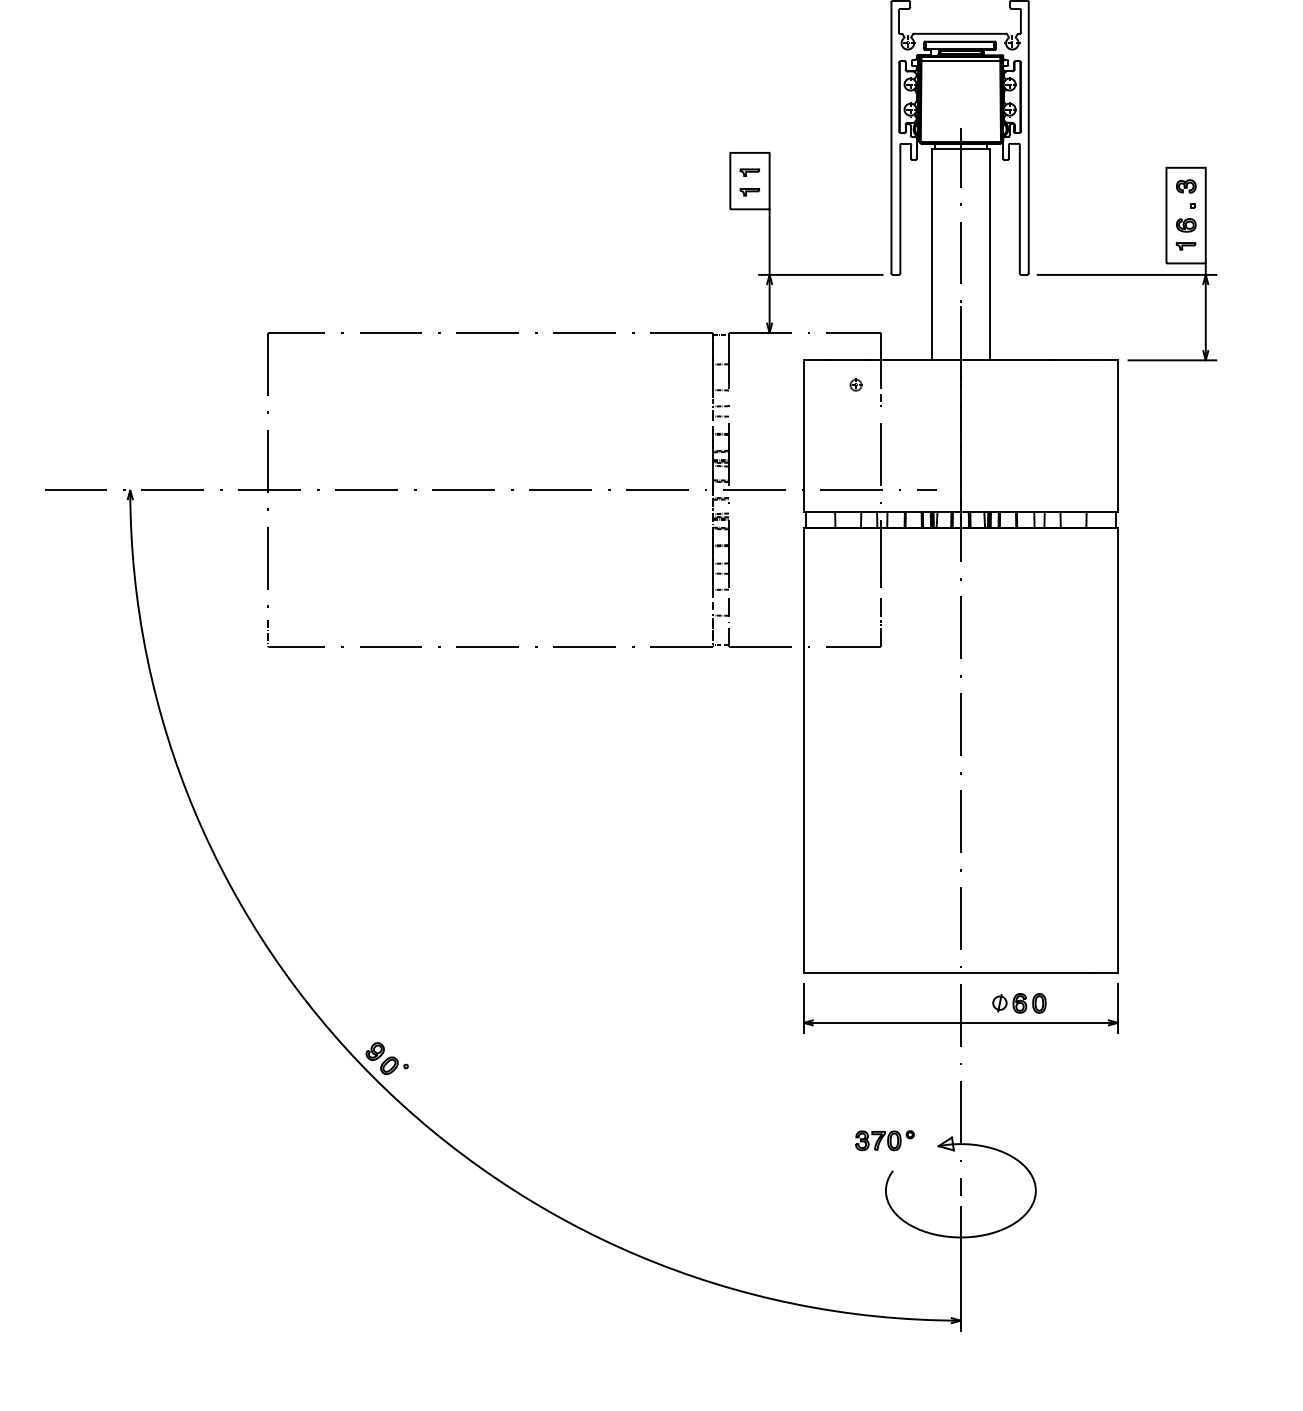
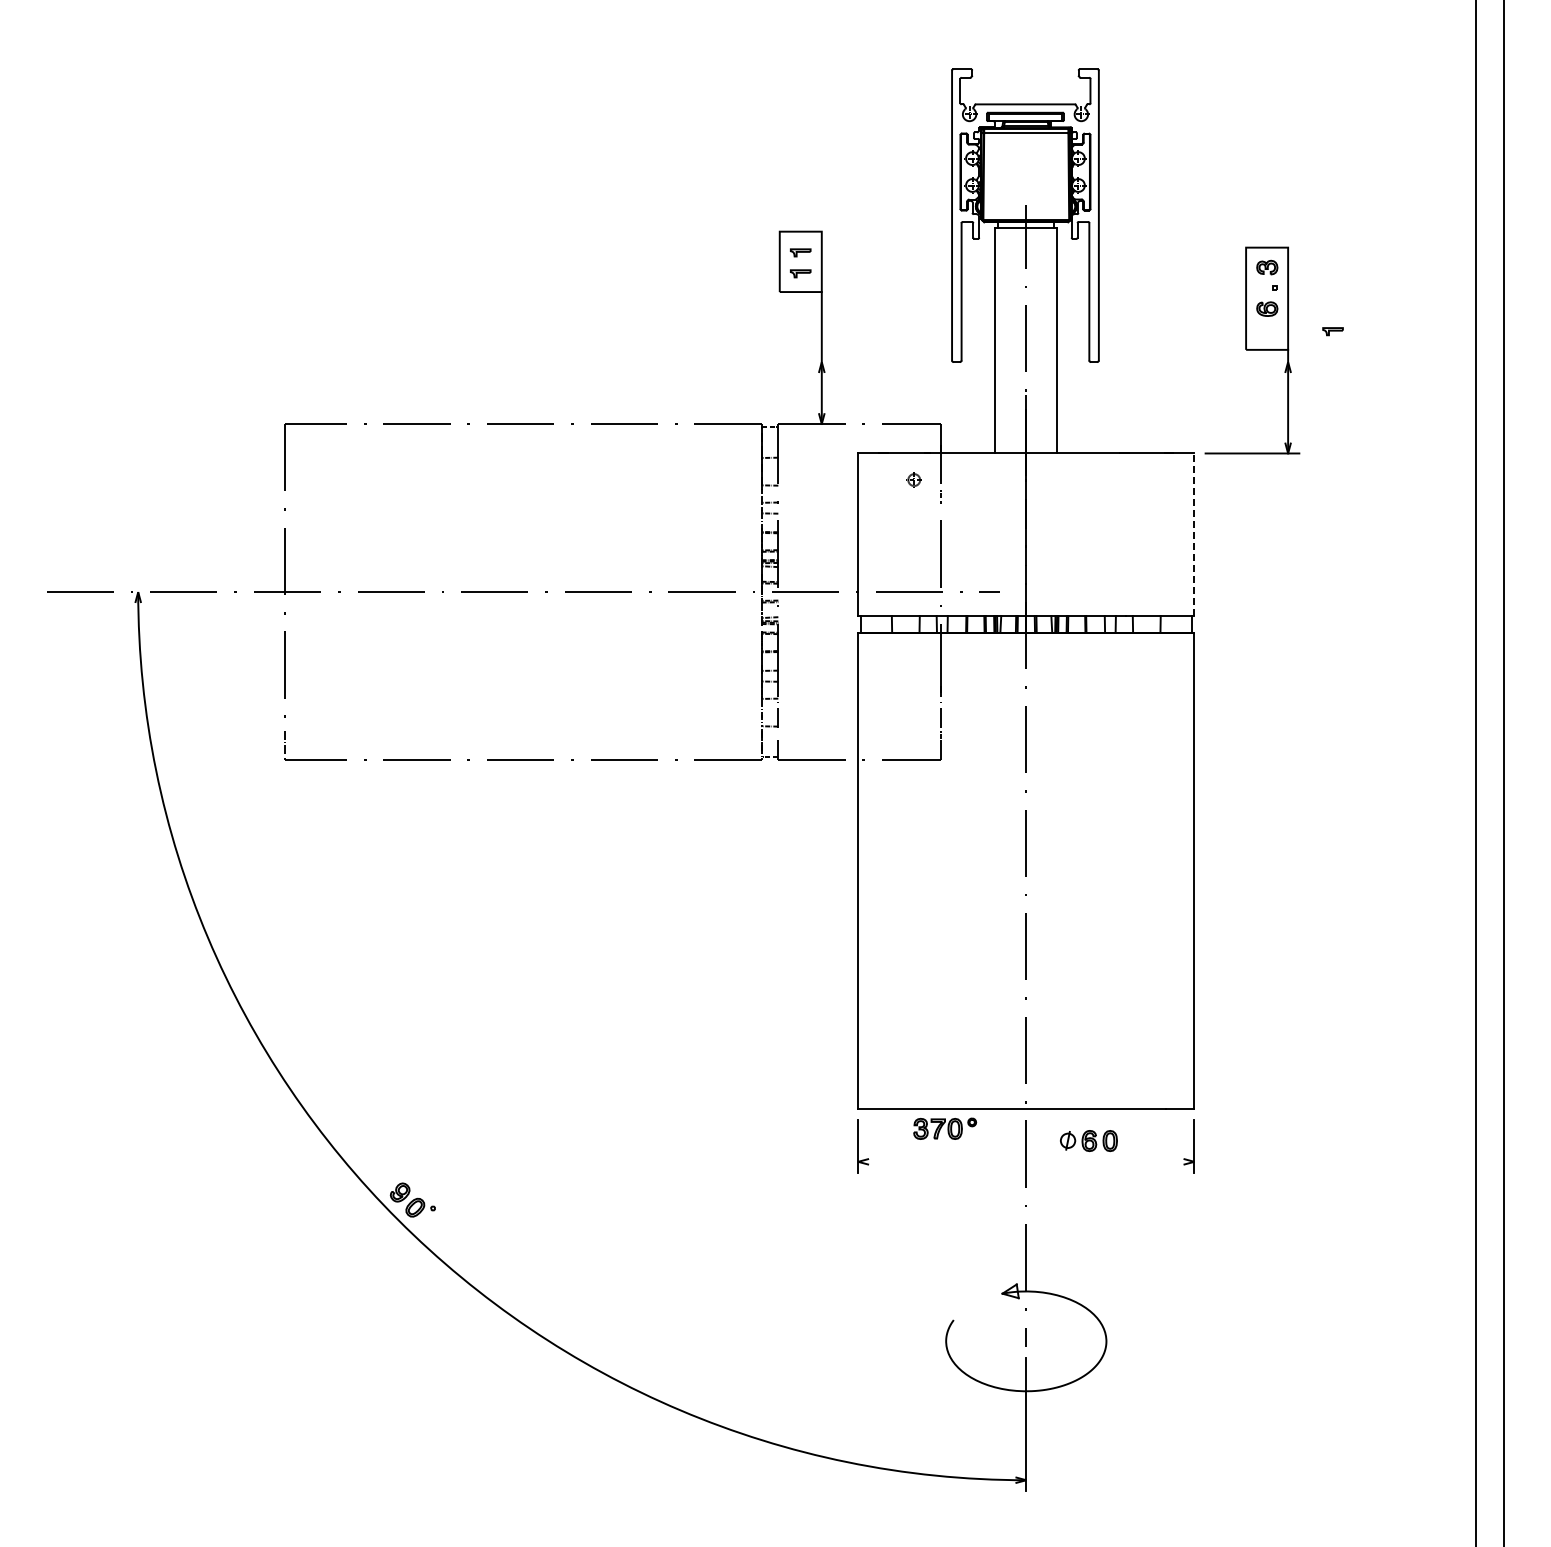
part: (1185, 246) -> (1332, 331), moved
line: (820, 275) -> (876, 362), removed
line: (1126, 275) -> (1203, 362), removed
line: (1118, 436) -> (1194, 534), solid -> dashed
line: (961, 1022) -> (1026, 1161), removed
part: (885, 1140) -> (945, 1128), moved

